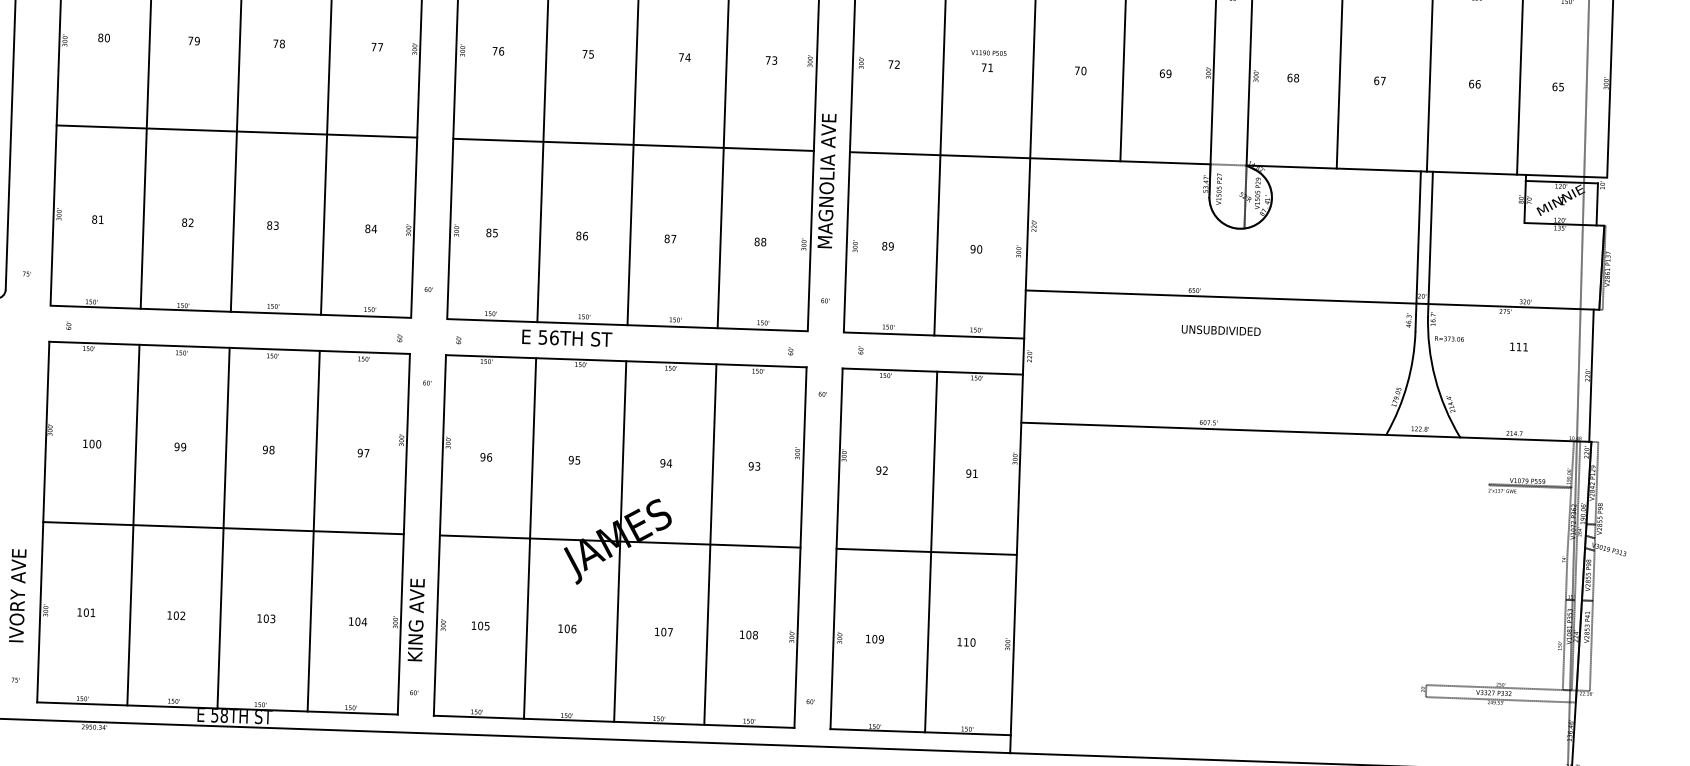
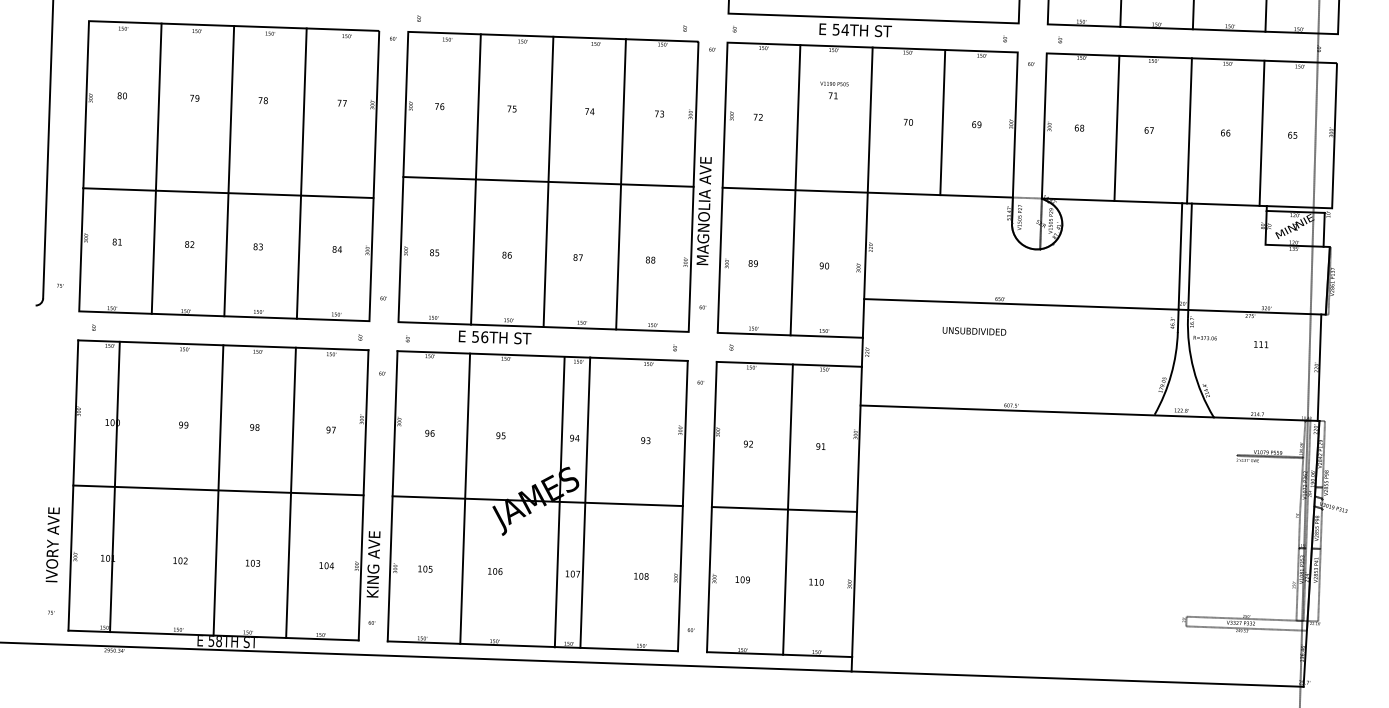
text: (988, 61) -> (834, 90), moved
line: (237, 131) -> (228, 193), moved
text: (1221, 330) -> (974, 331), moved
line: (132, 524) -> (114, 486), moved
line: (619, 541) -> (559, 502), moved
line: (710, 544) -> (585, 502), moved

